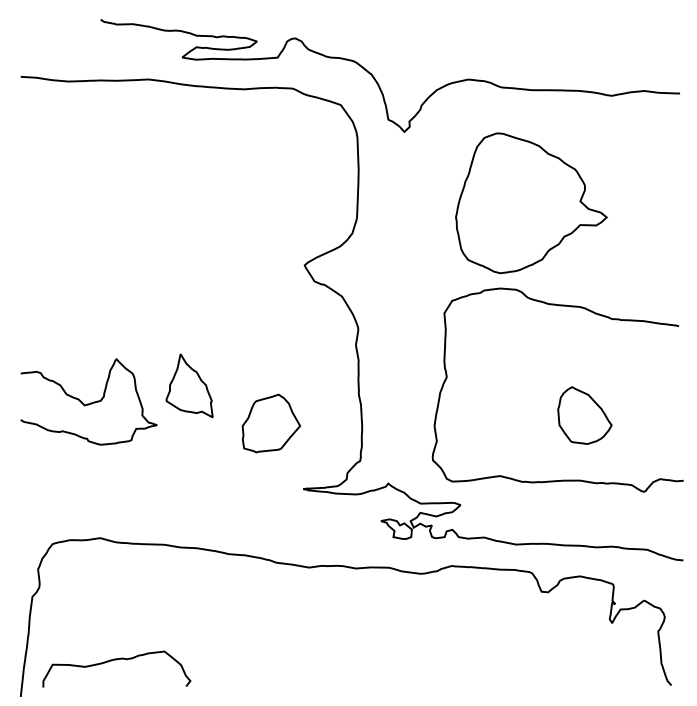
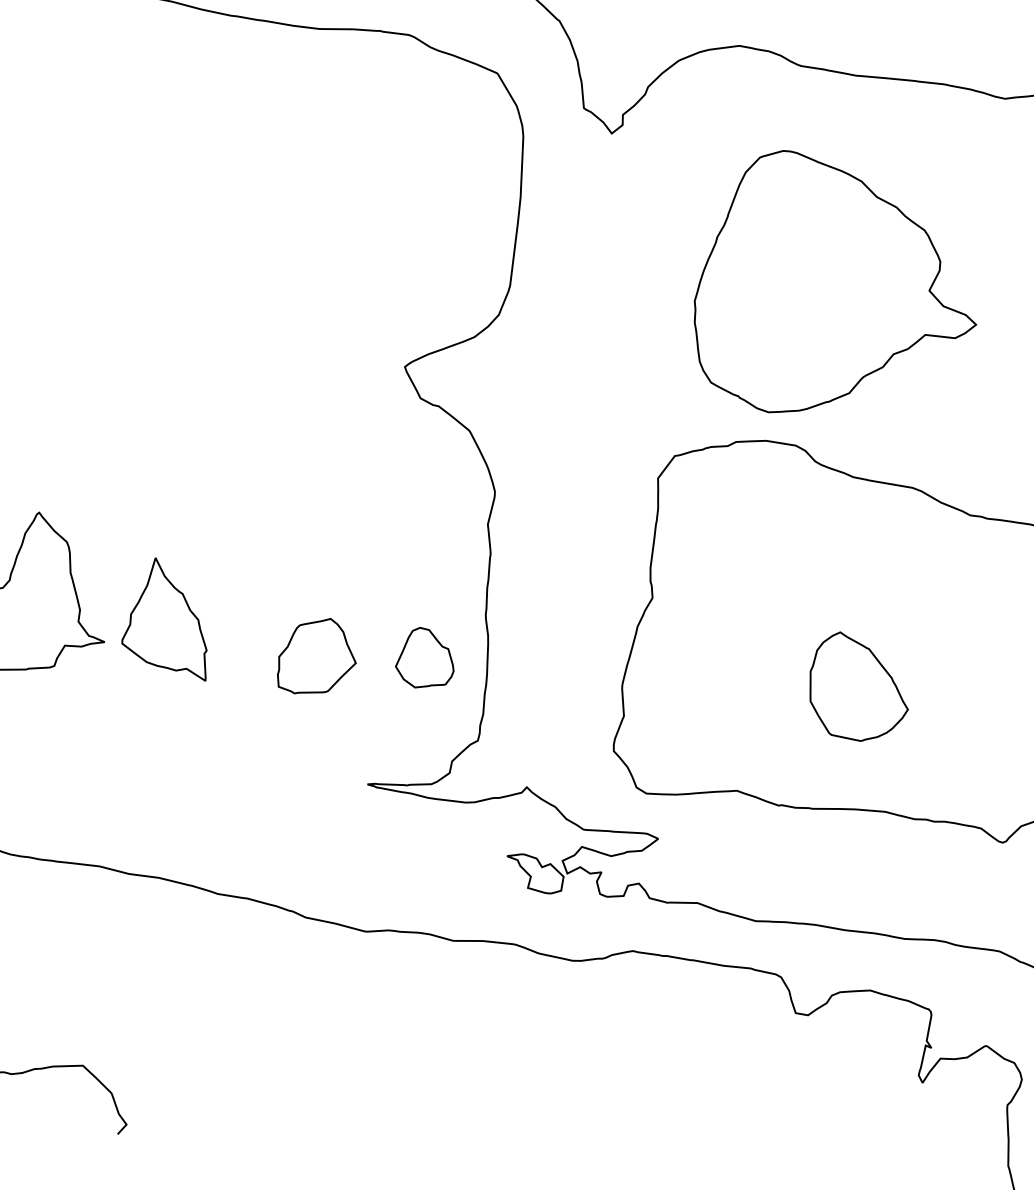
part: (189, 385) -> (167, 617), moved
part: (584, 415) -> (858, 687), moved
part: (328, 419) -> (425, 658), added
part: (270, 422) -> (316, 654), size x0.71

